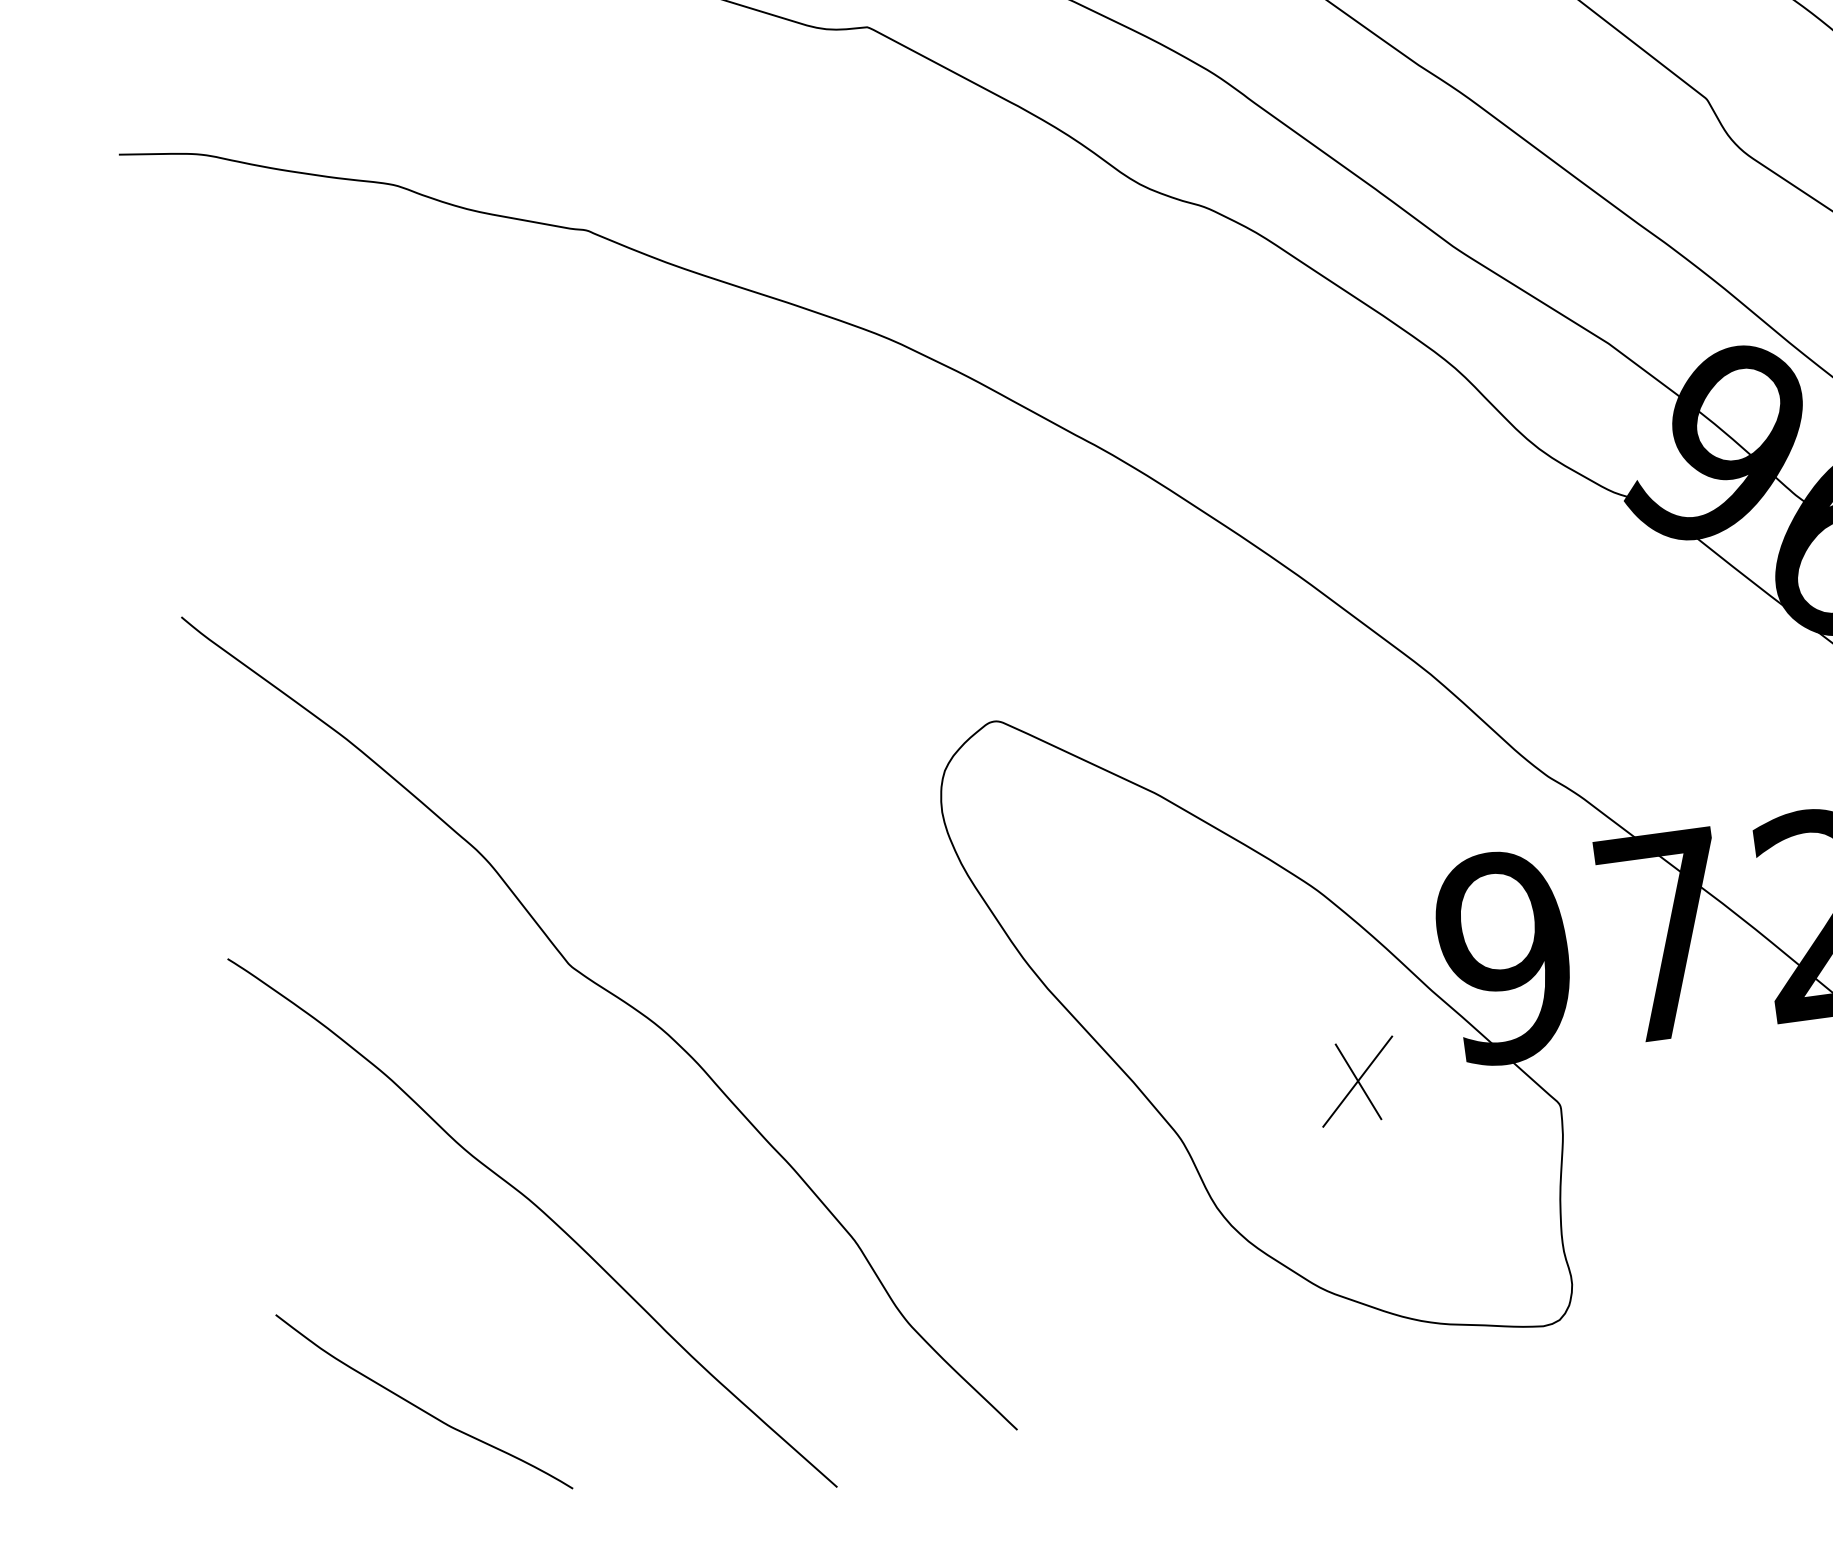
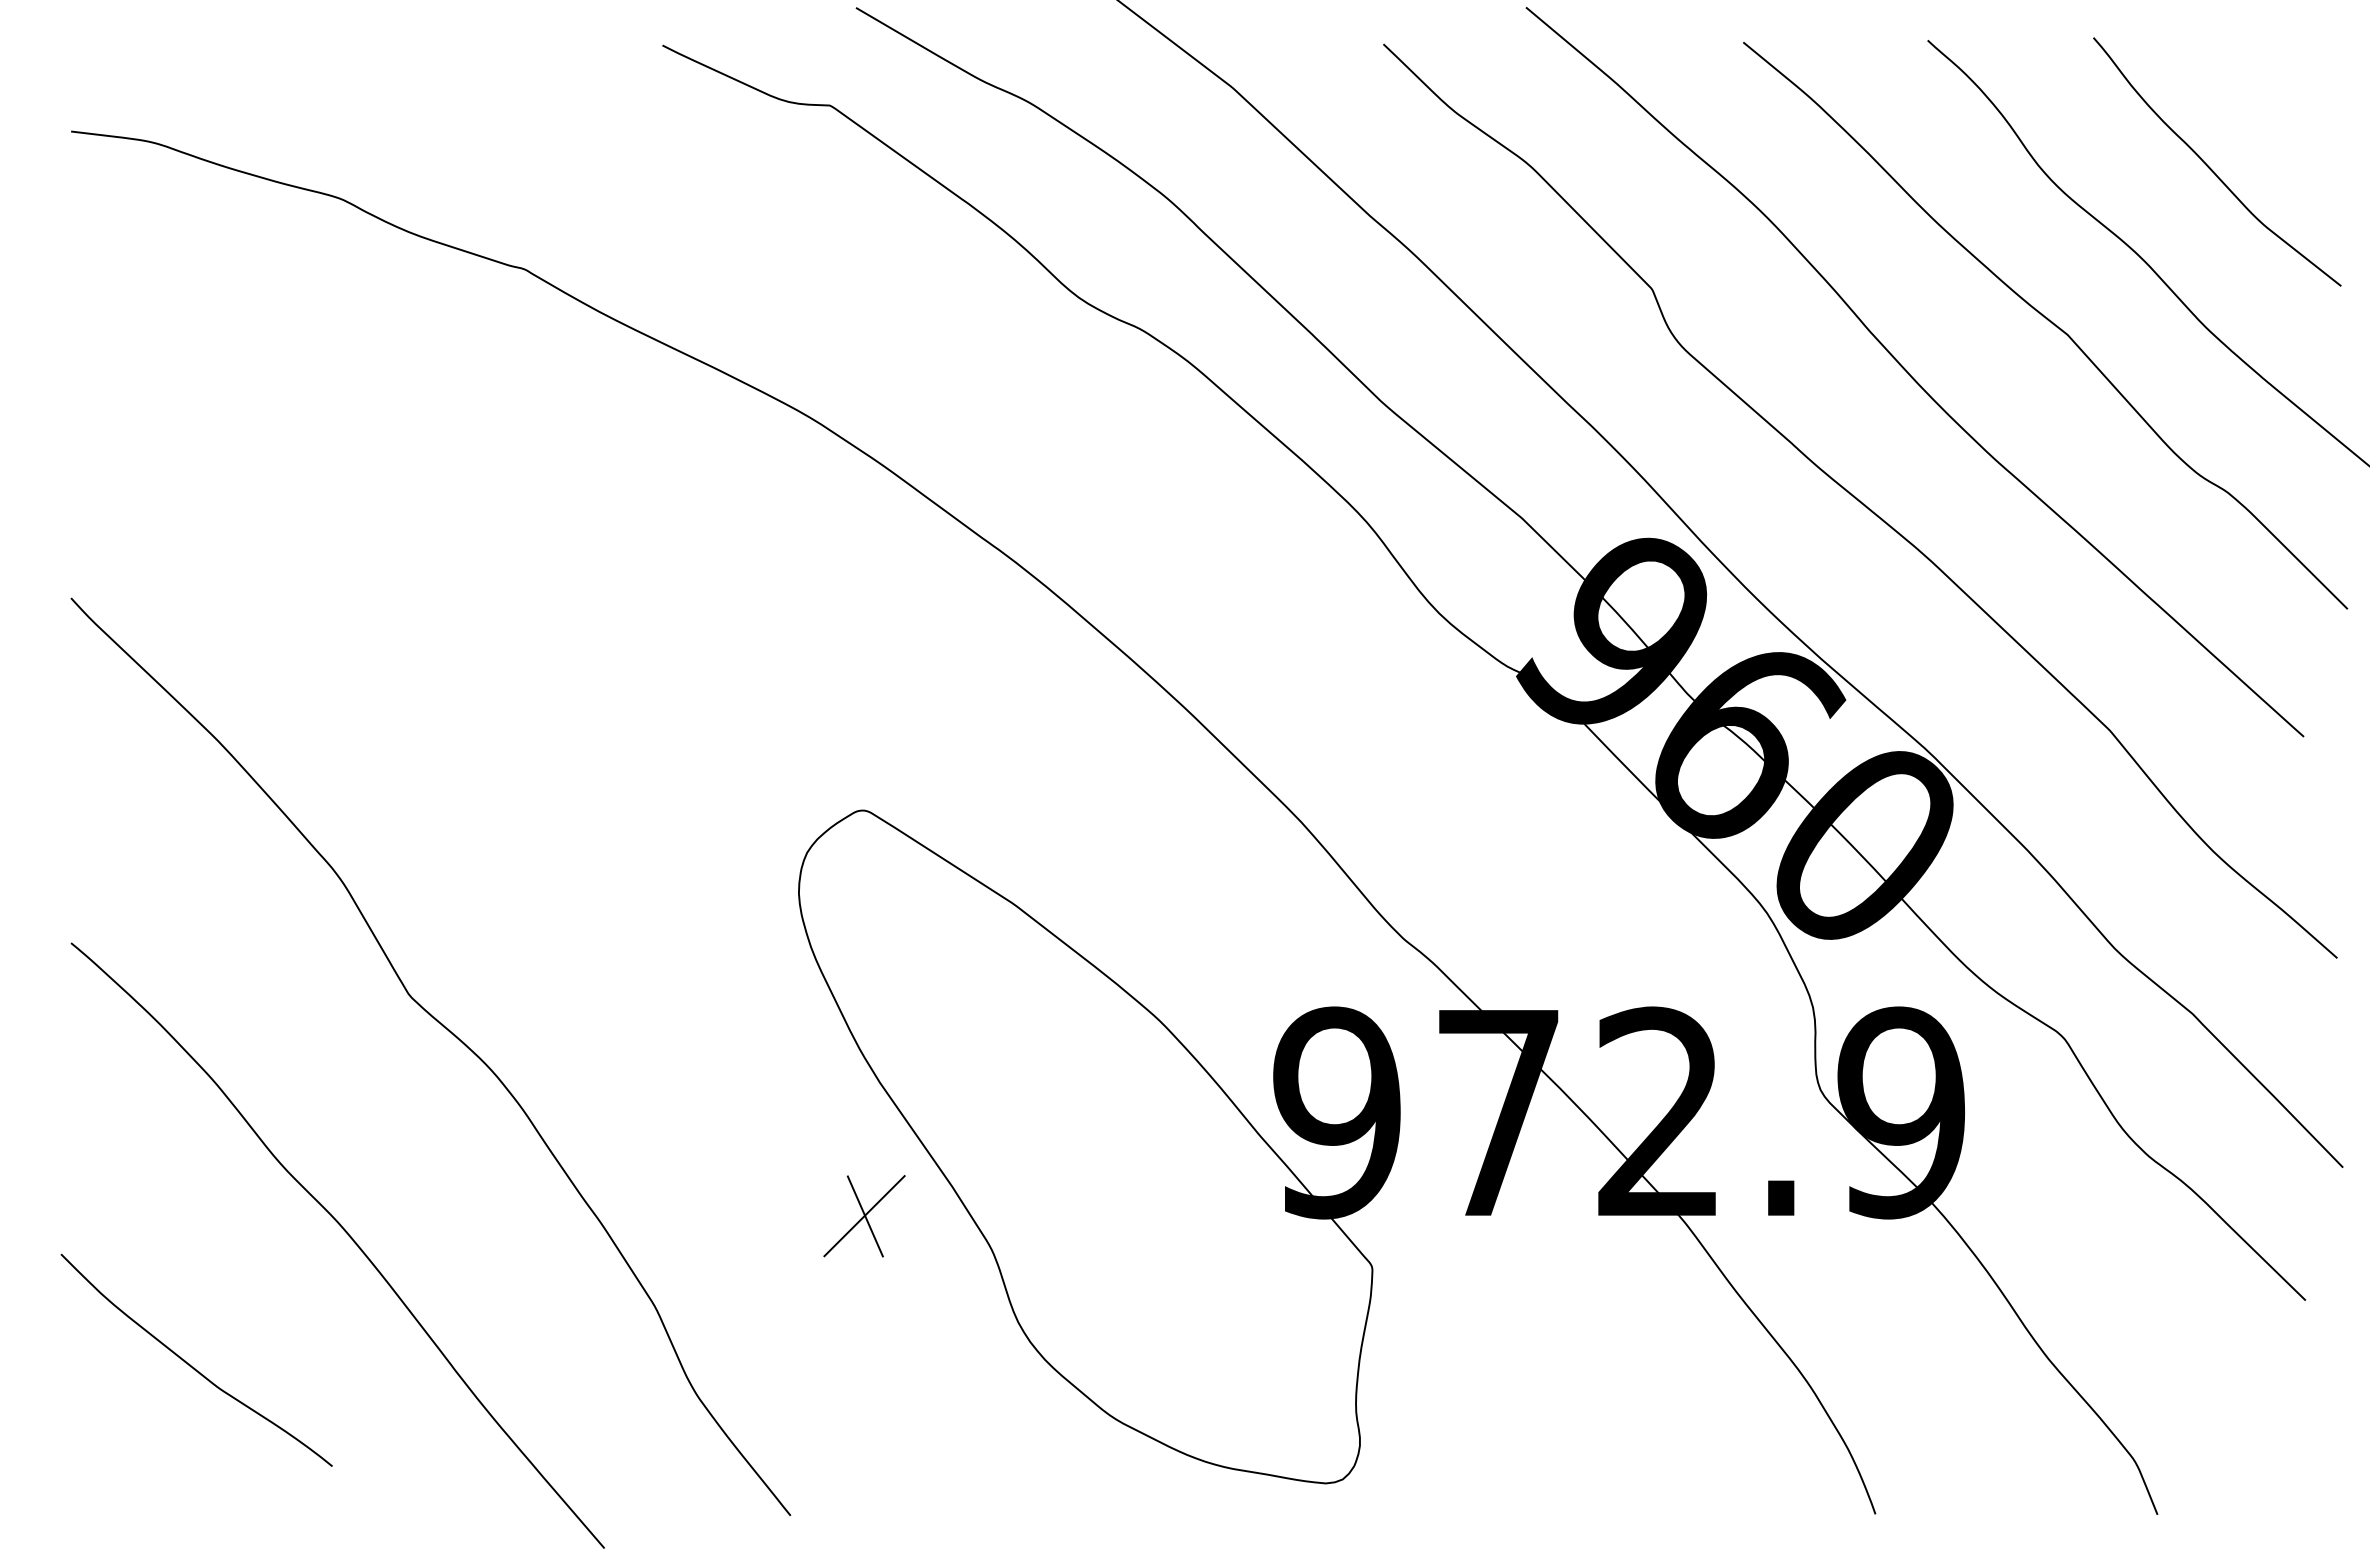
part: (1357, 1082) -> (864, 1216), moved
curve: (418, 1406) -> (190, 1364), moved

